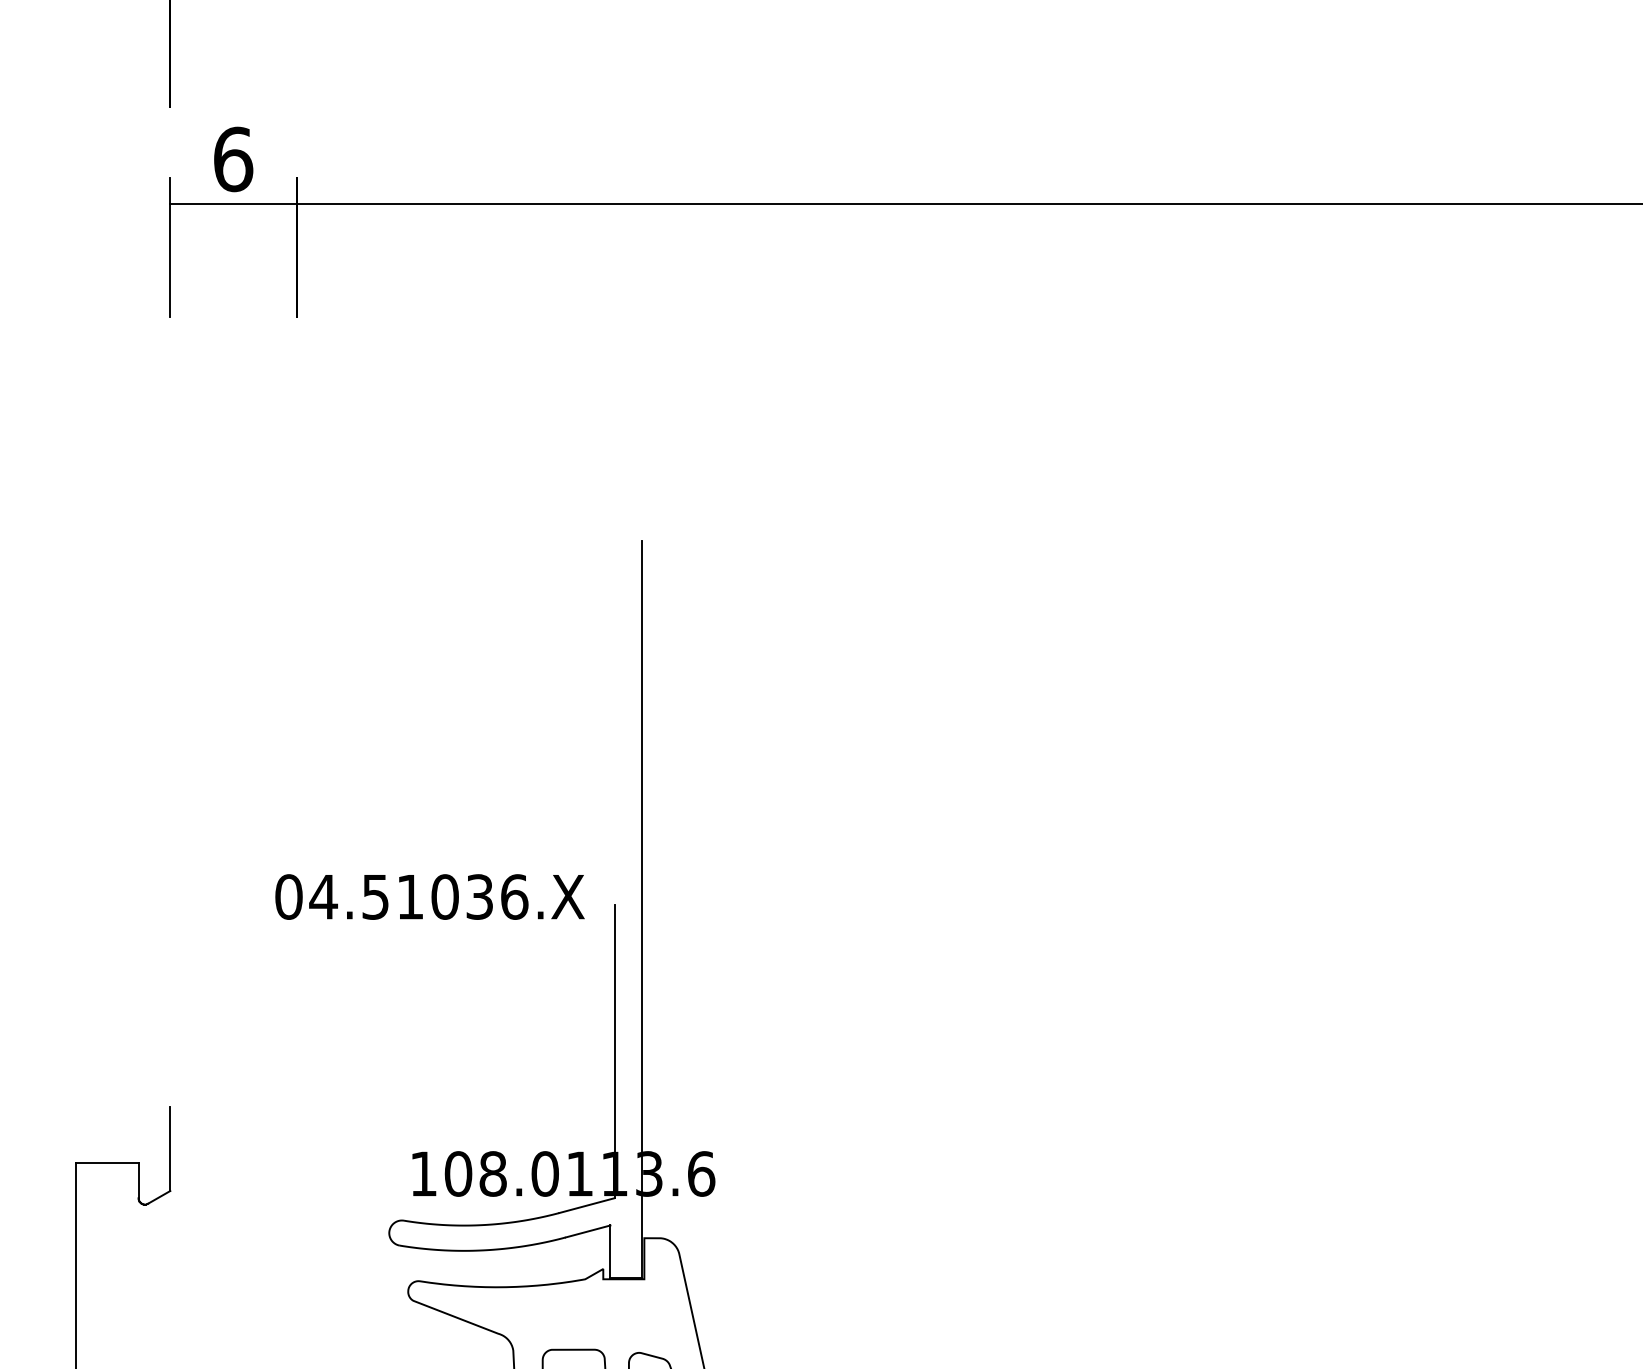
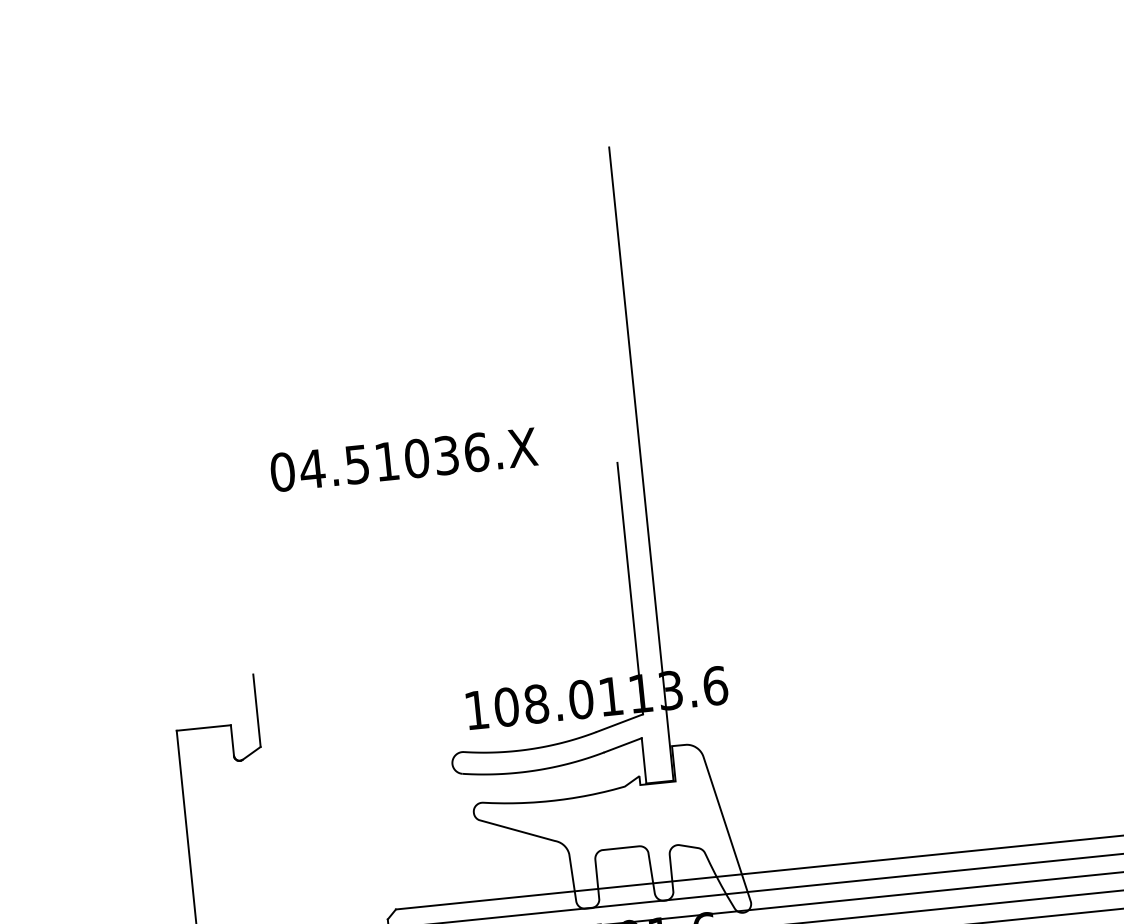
text: (429, 896) -> (403, 459), moved

